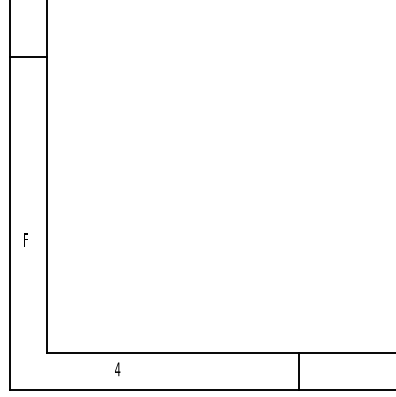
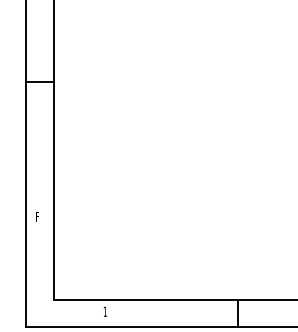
text: (117, 368) -> (105, 311), 4 -> 1

